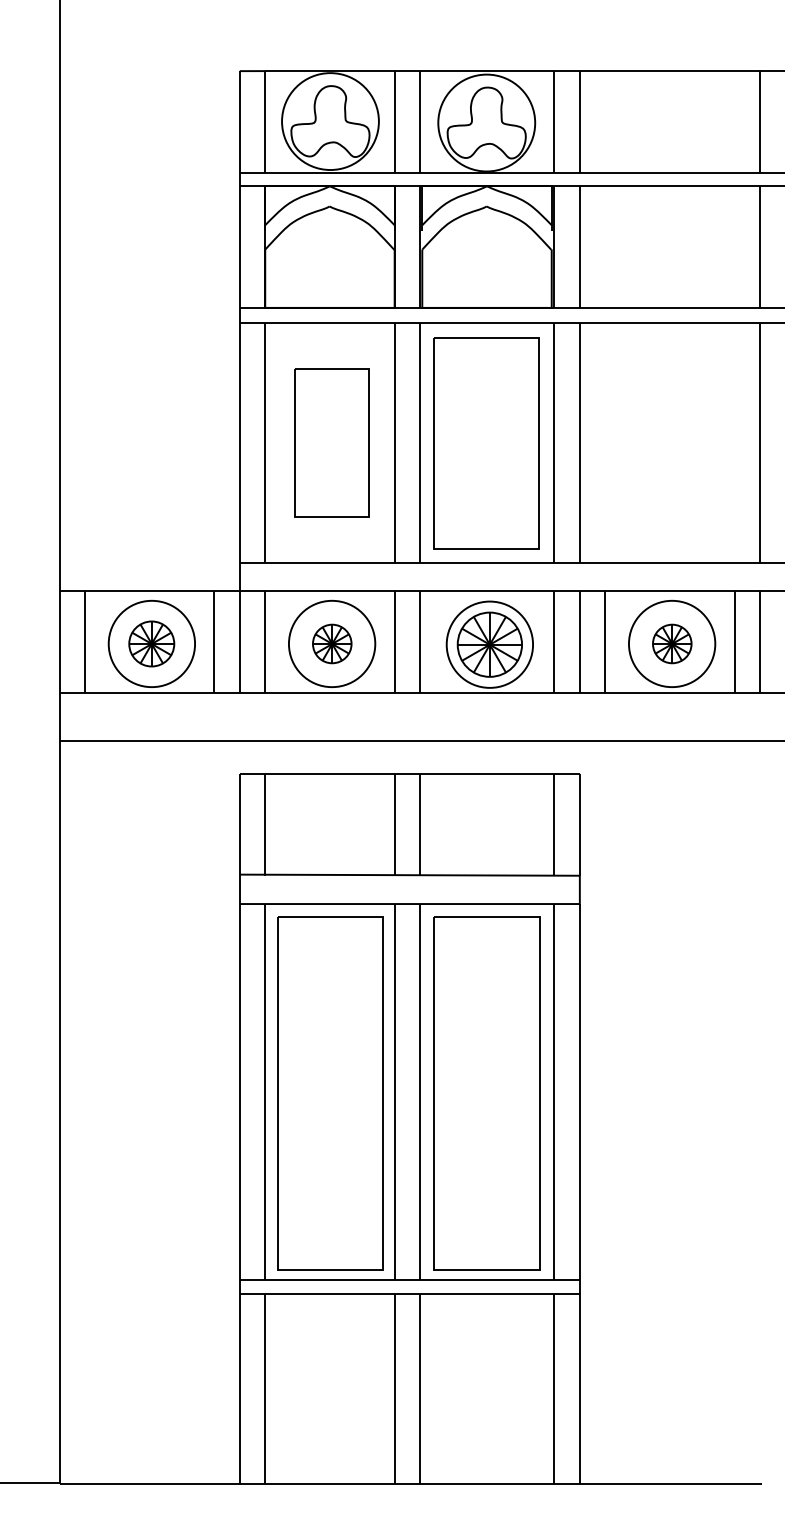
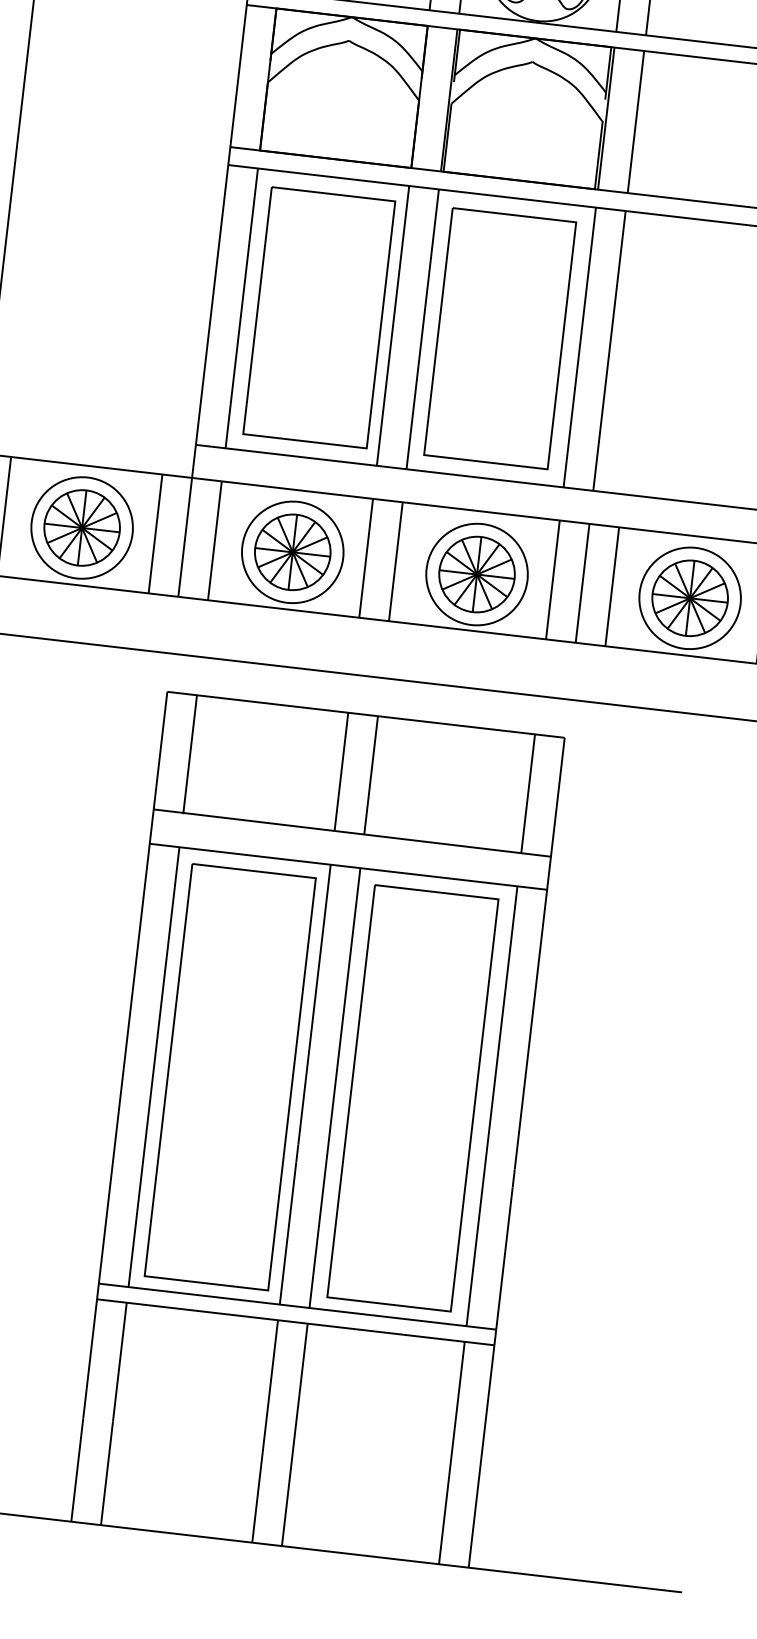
part: (331, 443) -> (319, 317), size x1.43
part: (151, 643) -> (81, 527), size x1.43
part: (332, 643) -> (293, 551), size x1.67
part: (672, 643) -> (690, 597), size x1.67

